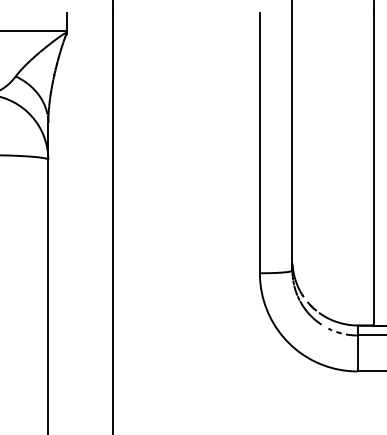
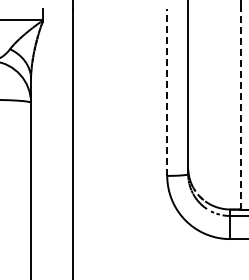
line: (260, 143) -> (167, 92), solid -> dashed
line: (373, 170) -> (240, 109), solid -> dashed

